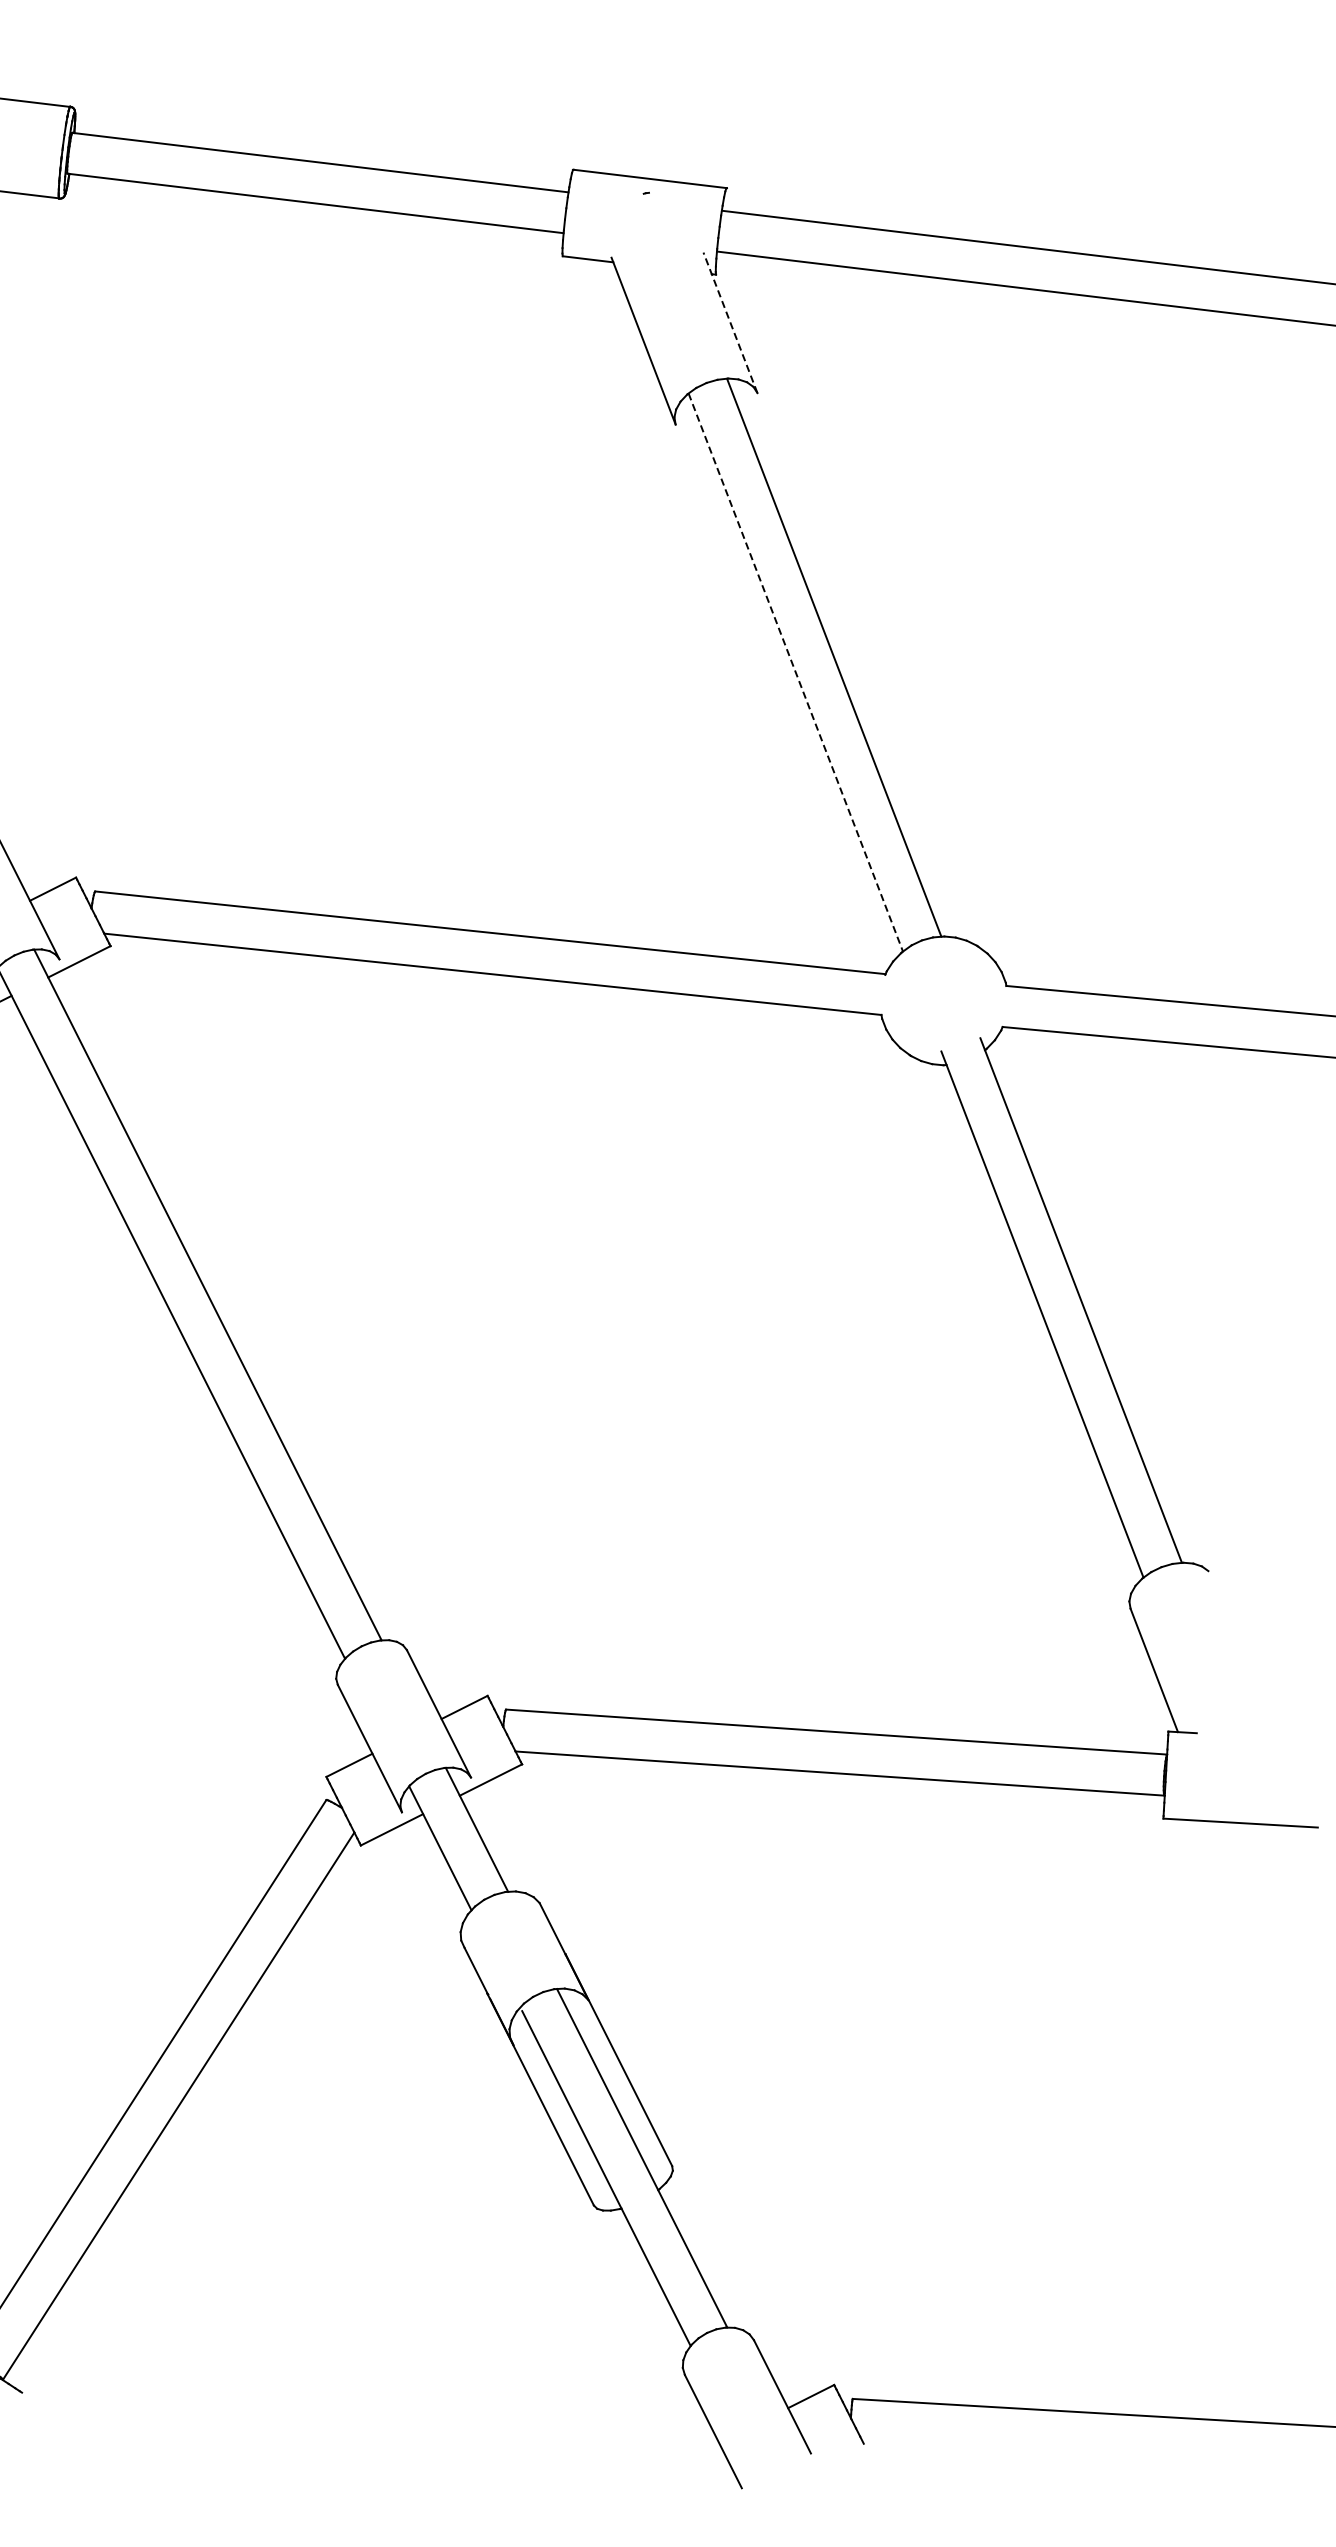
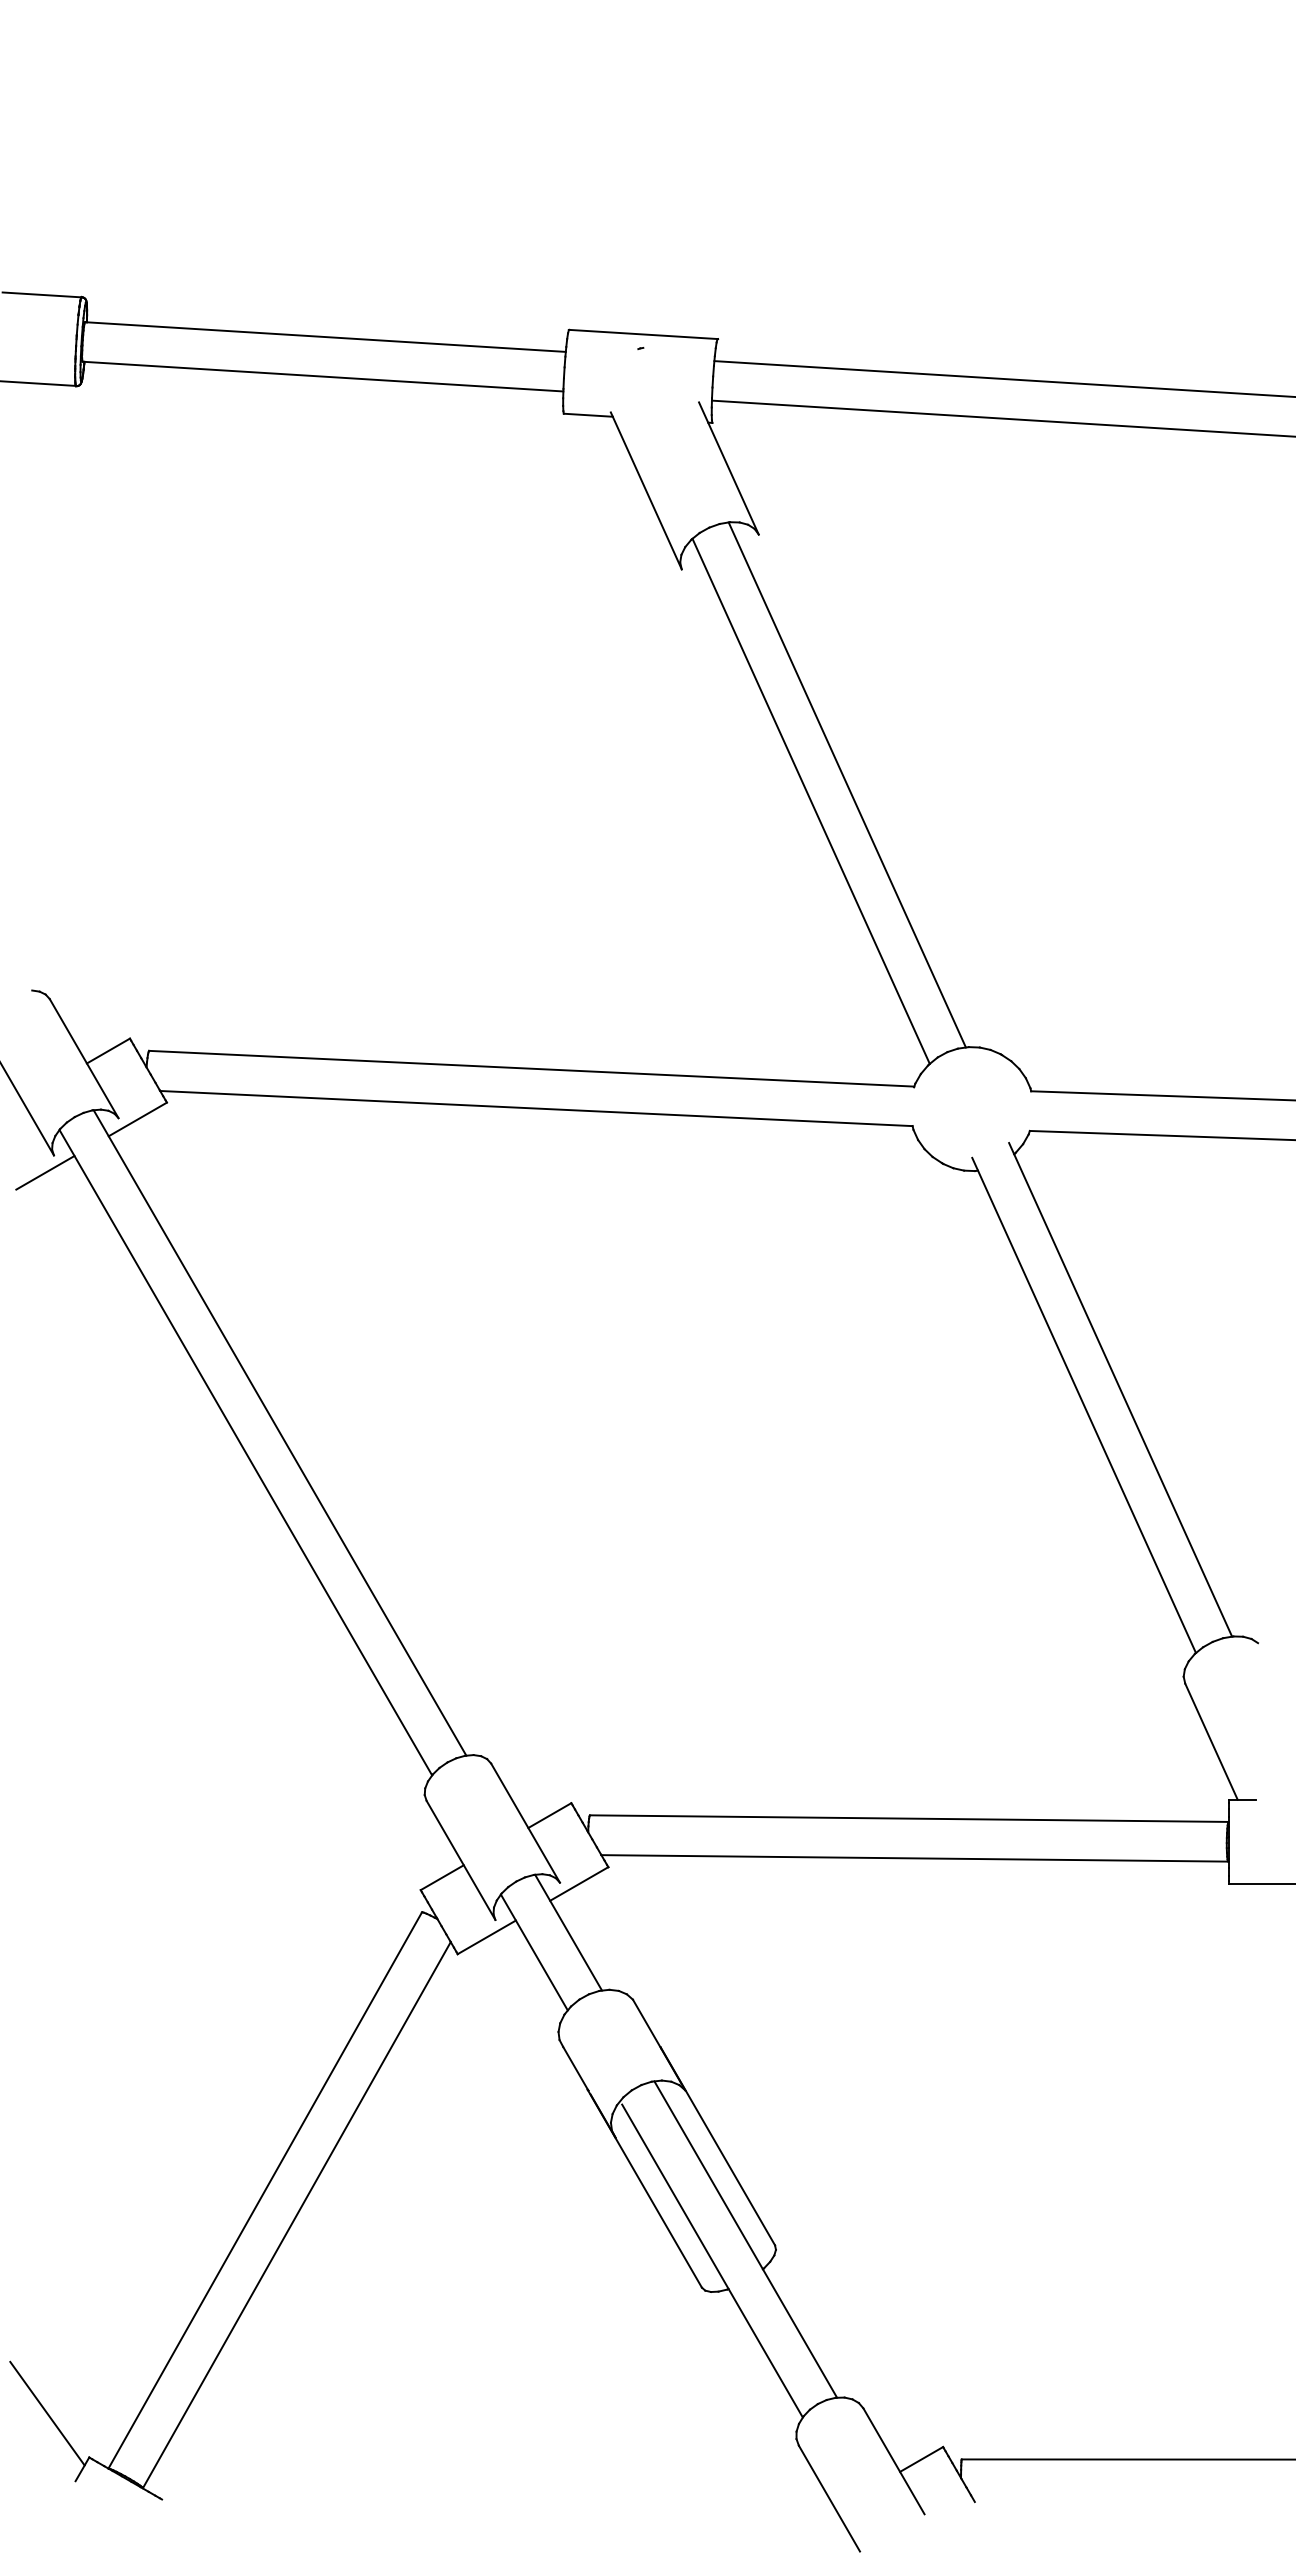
line: (730, 322) -> (728, 468), dashed -> solid
line: (796, 672) -> (811, 801), dashed -> solid

